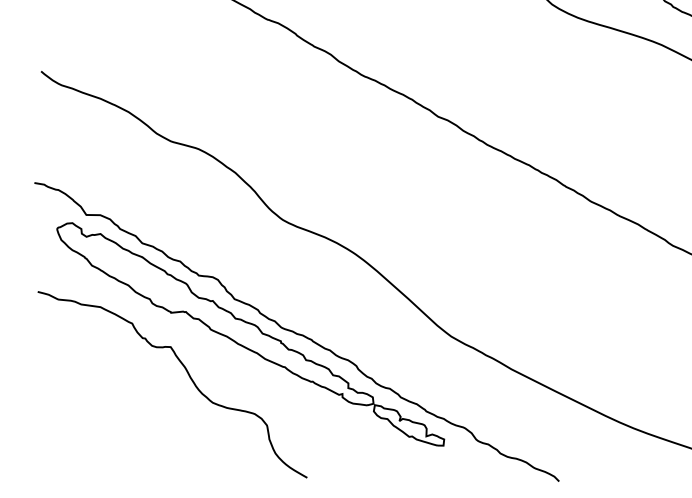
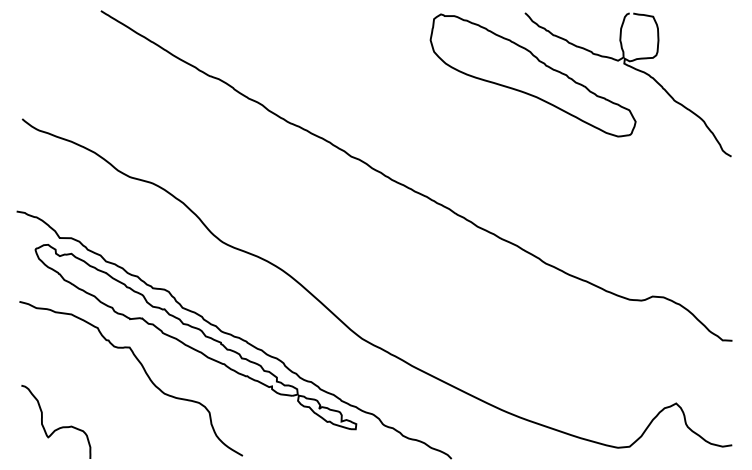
curve: (84, 443) -> (58, 427), added

